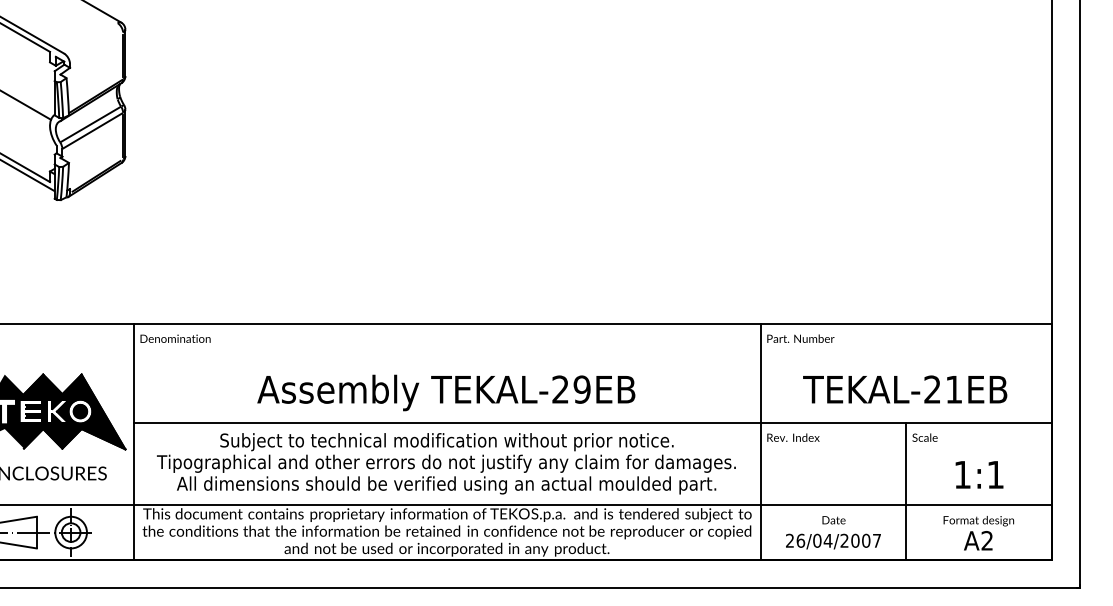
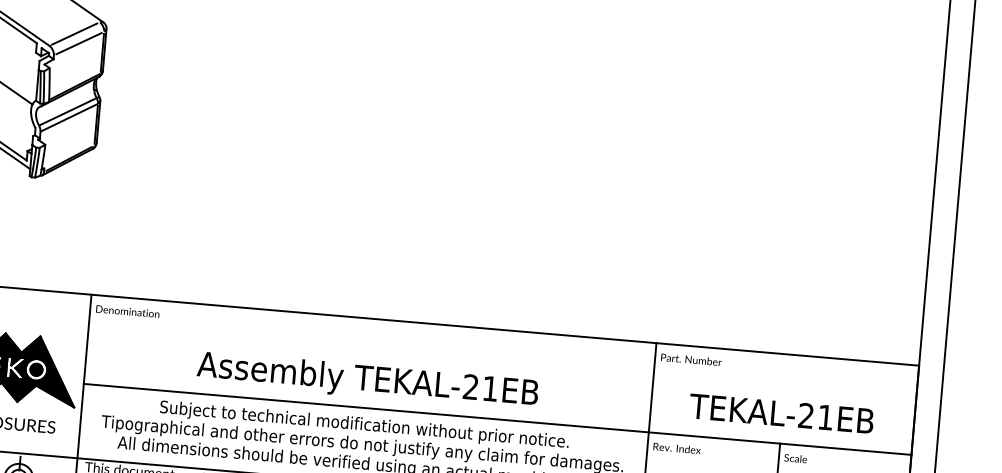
line: (90, 38) -> (74, 34), added
line: (96, 48) -> (79, 43), added
text: (581, 389) -> (489, 388), TEKAL-29EB -> TEKAL-21EB

